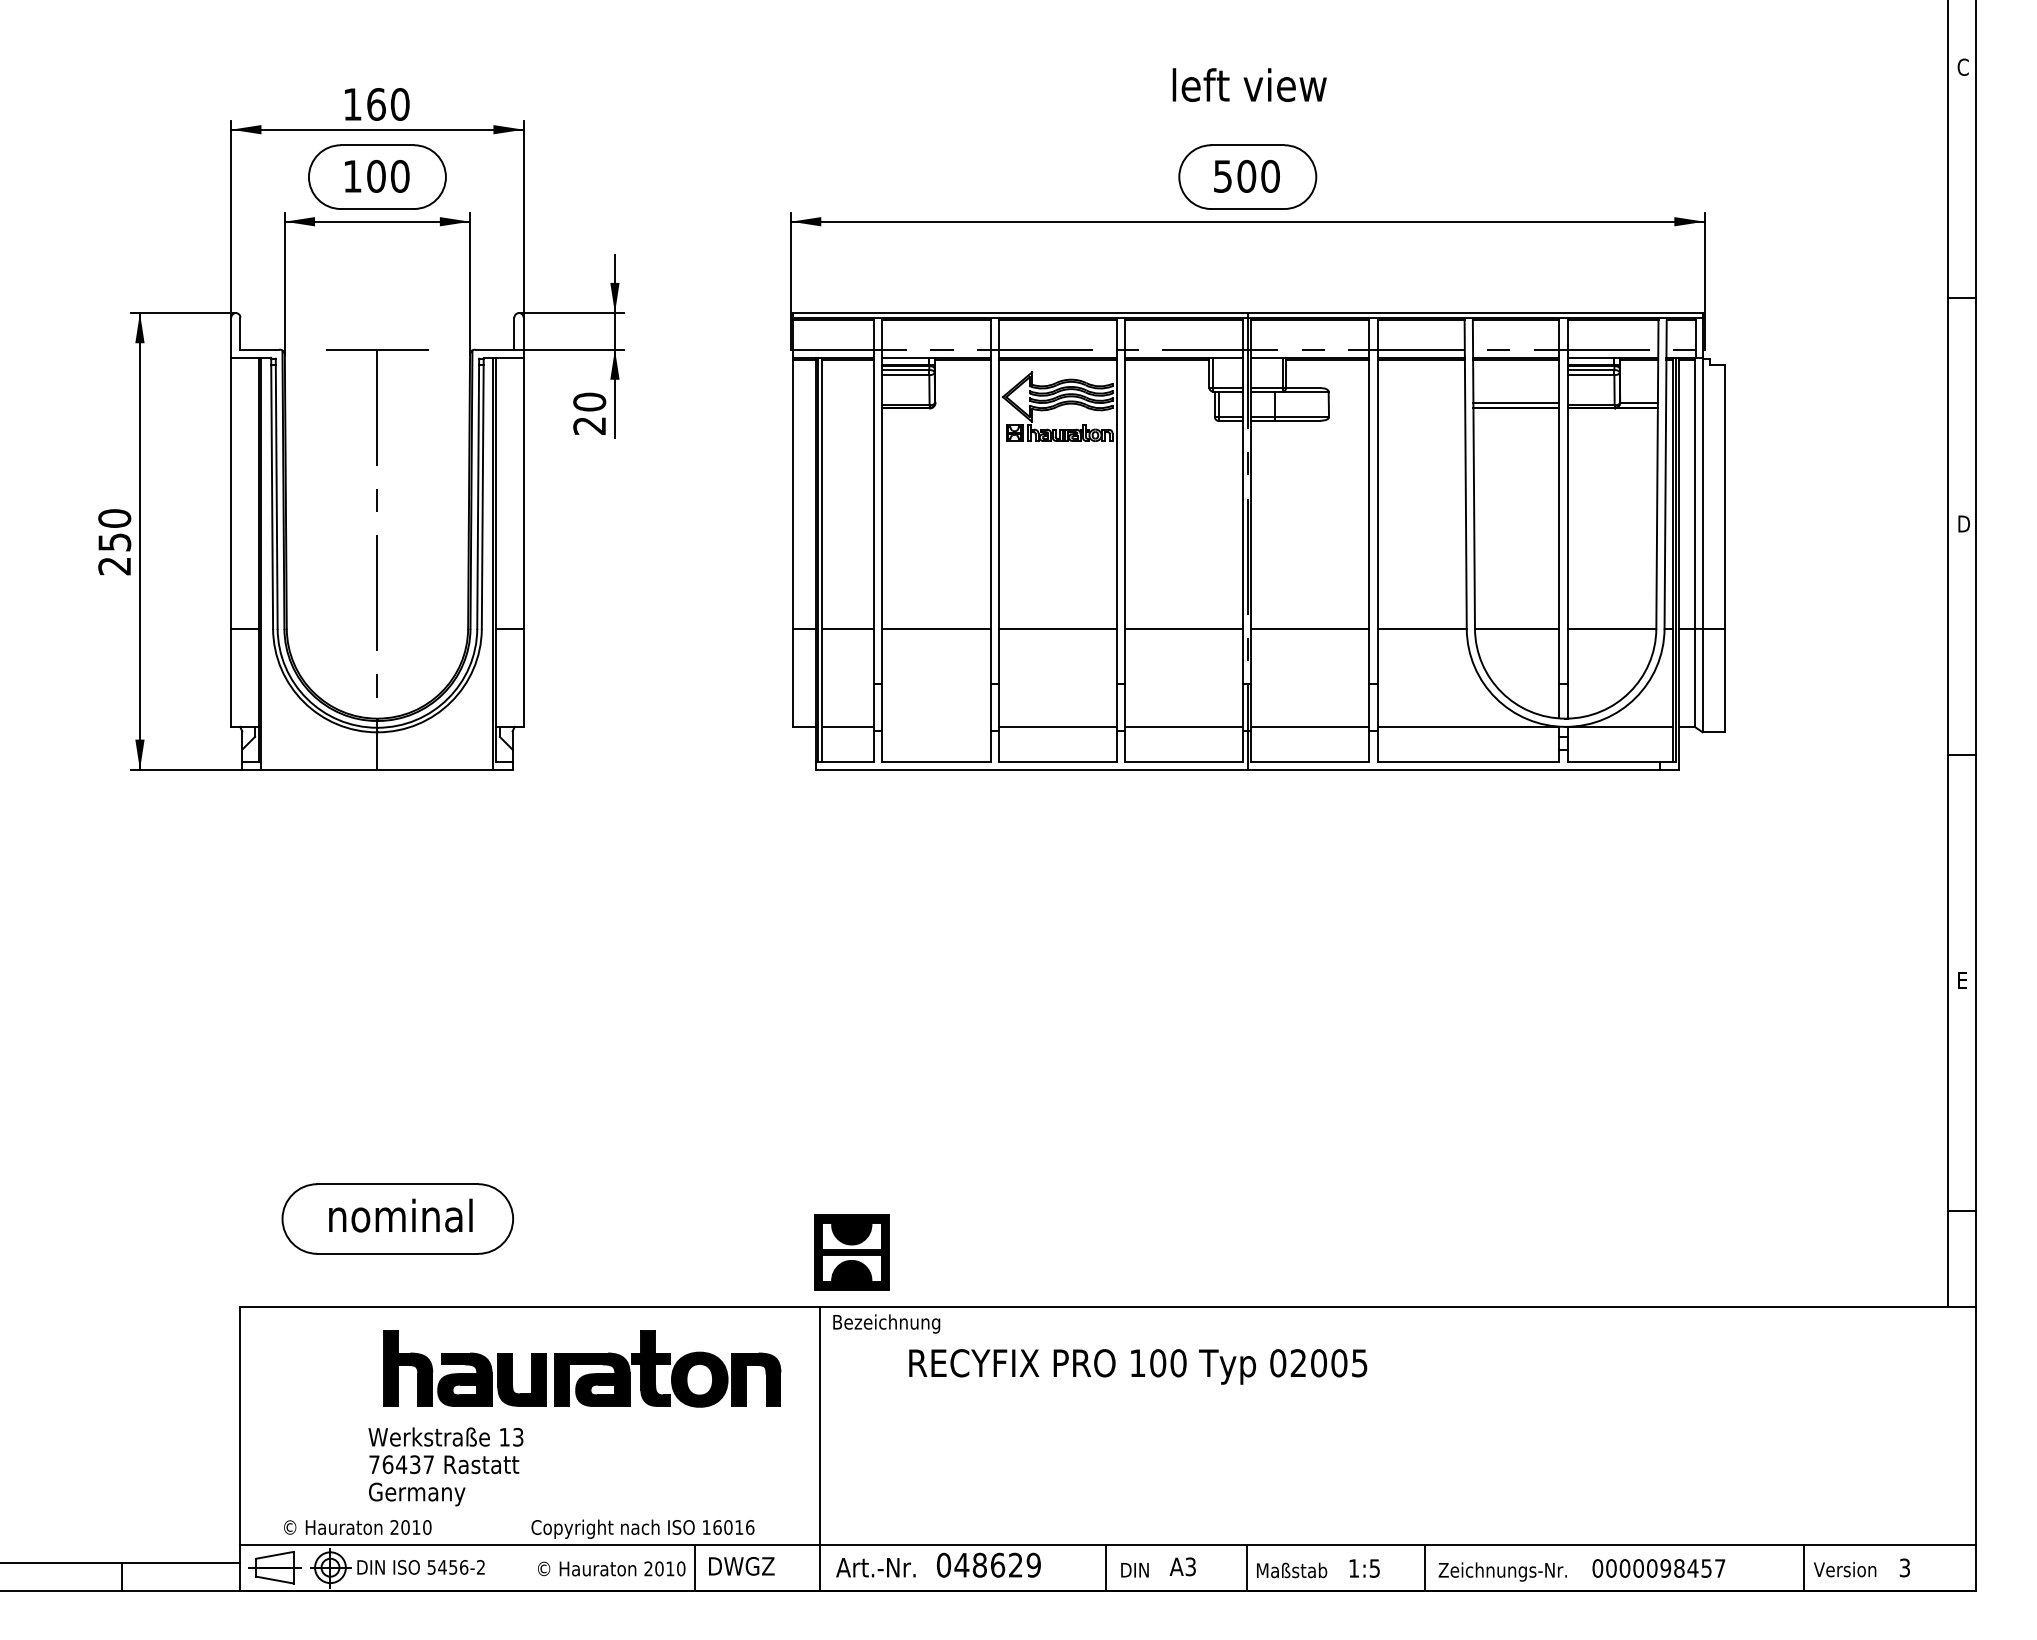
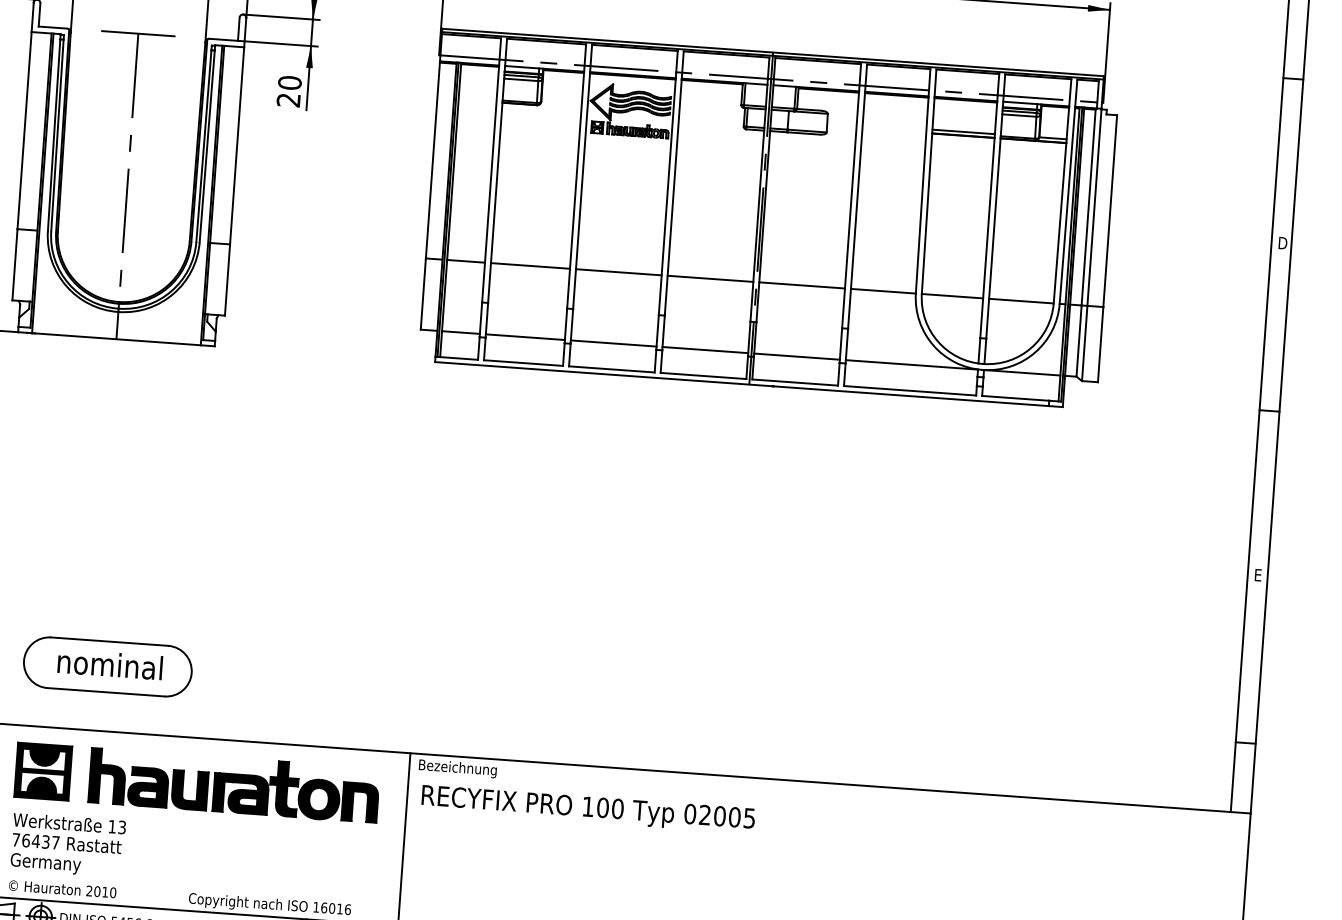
line: (936, 726) -> (525, 336), added
part: (851, 1252) -> (43, 771), moved
text: (1138, 1366) -> (588, 809), moved
text: (445, 1466) -> (67, 844), moved

